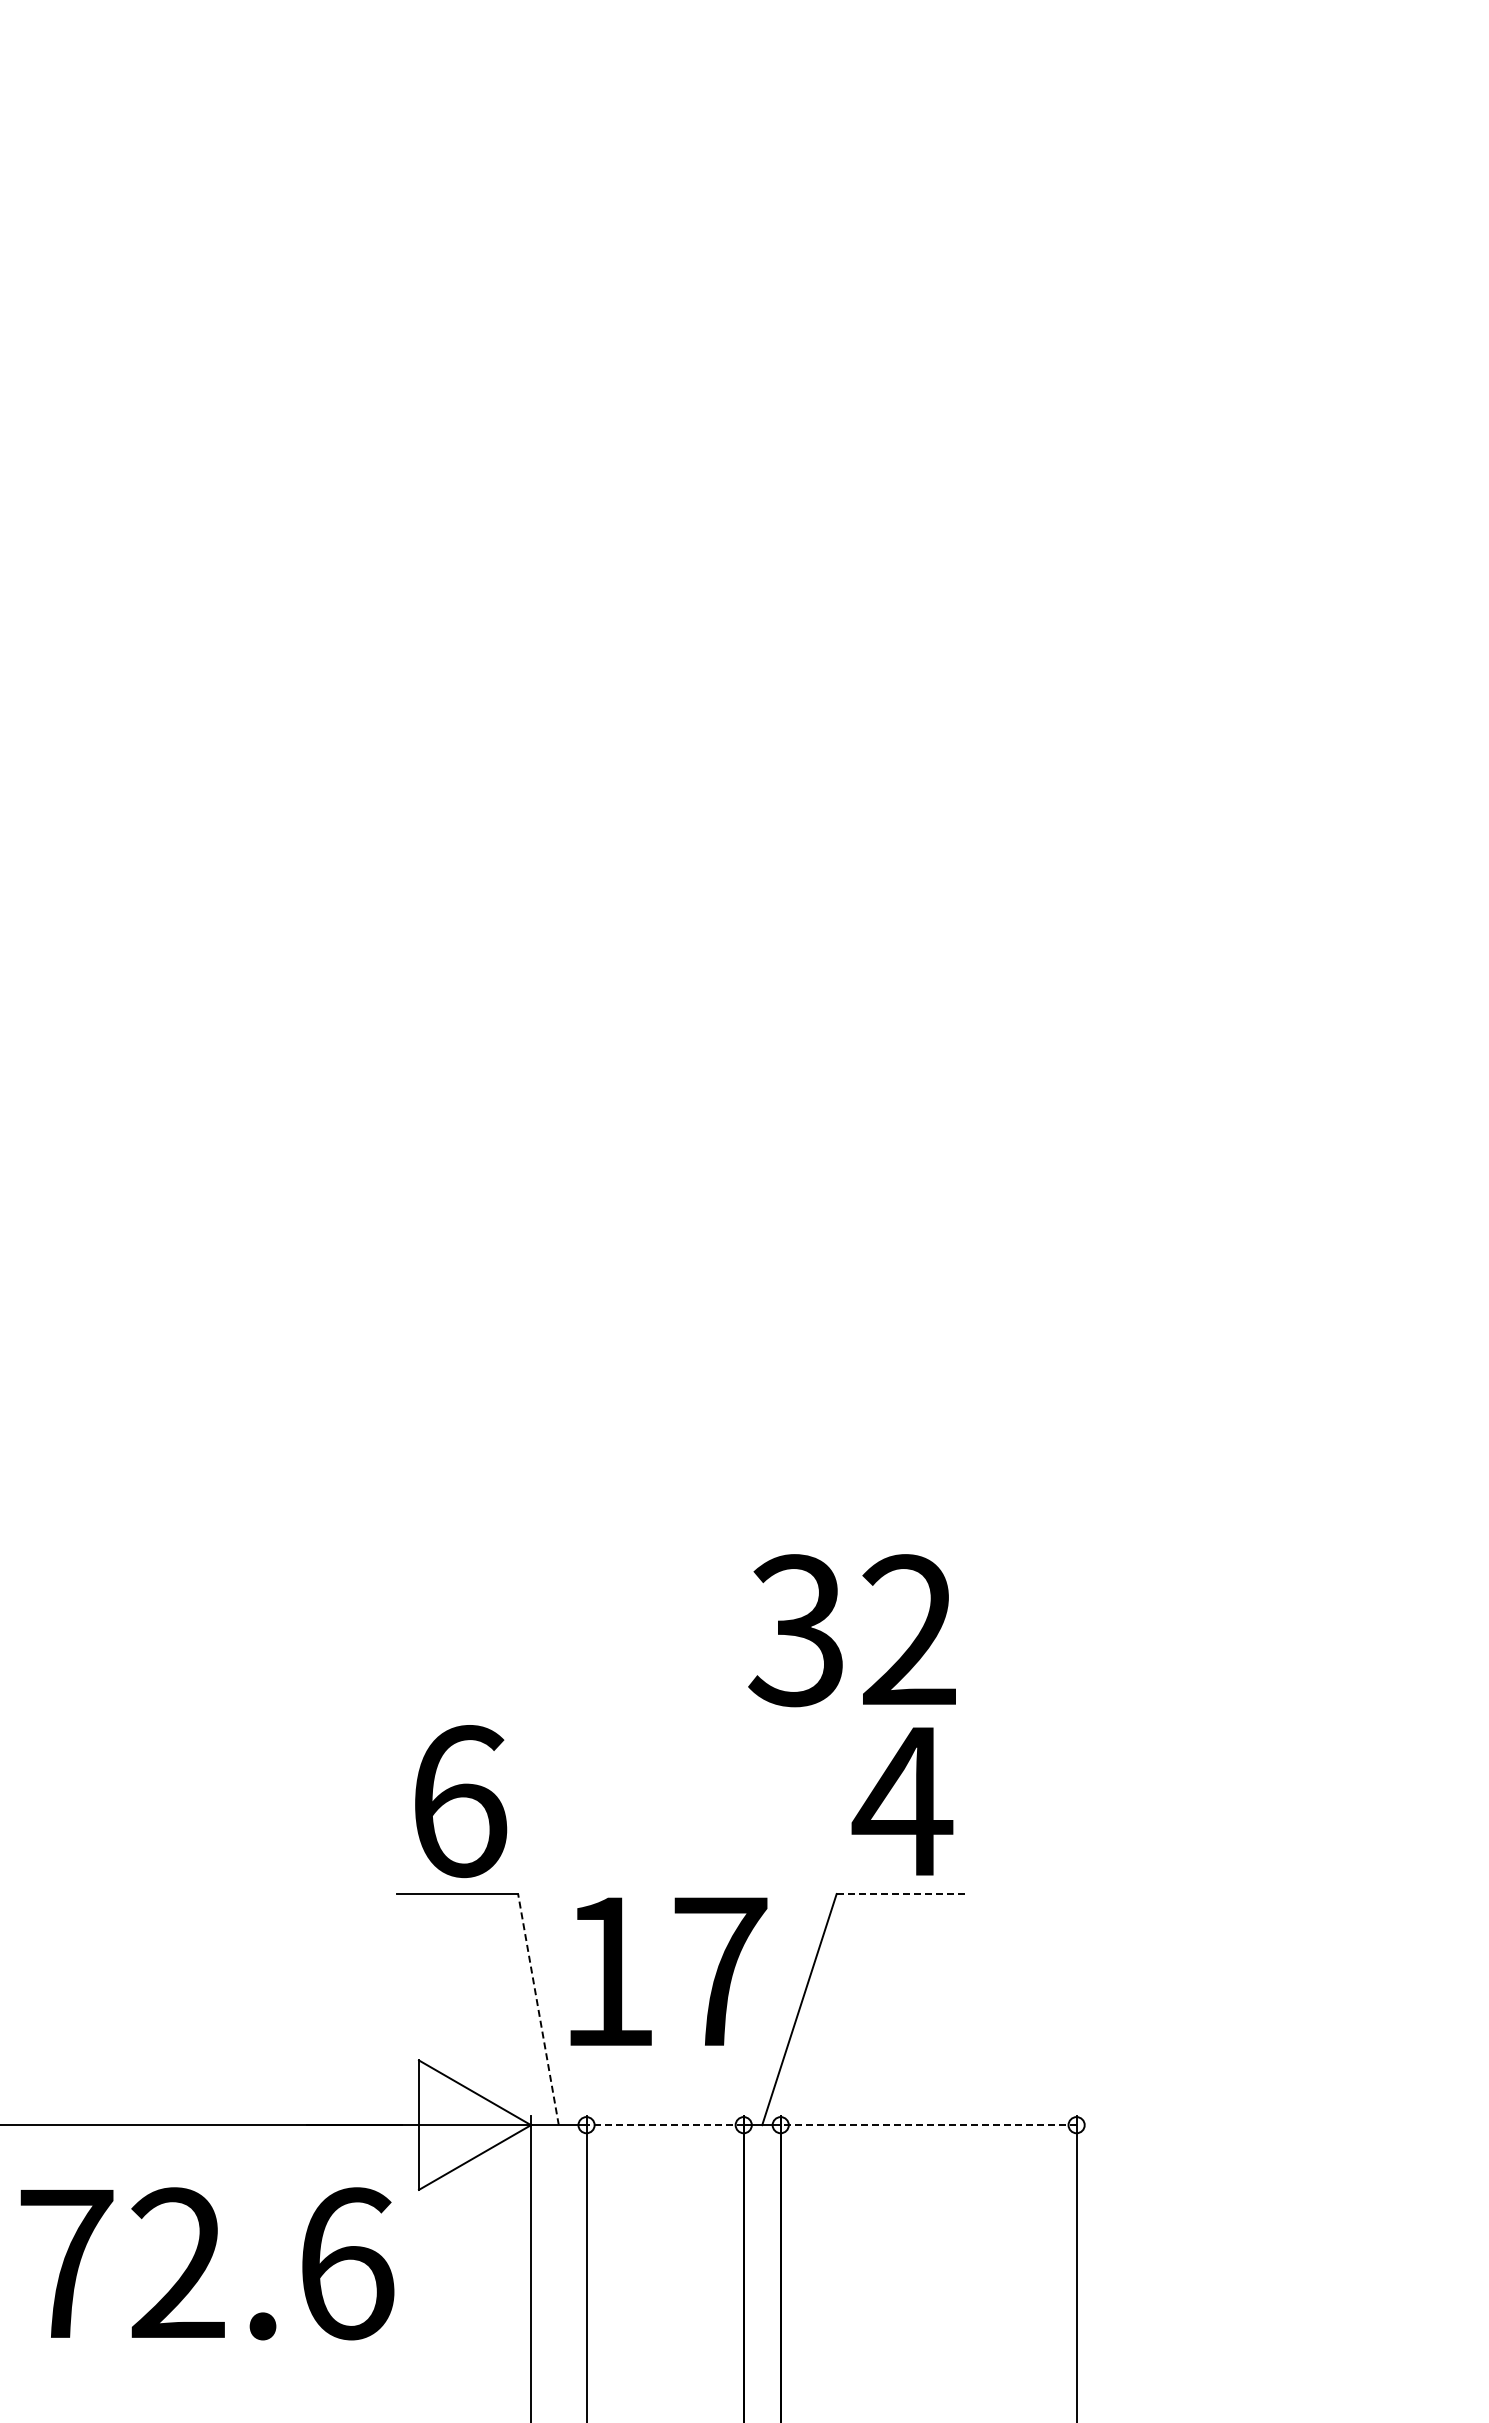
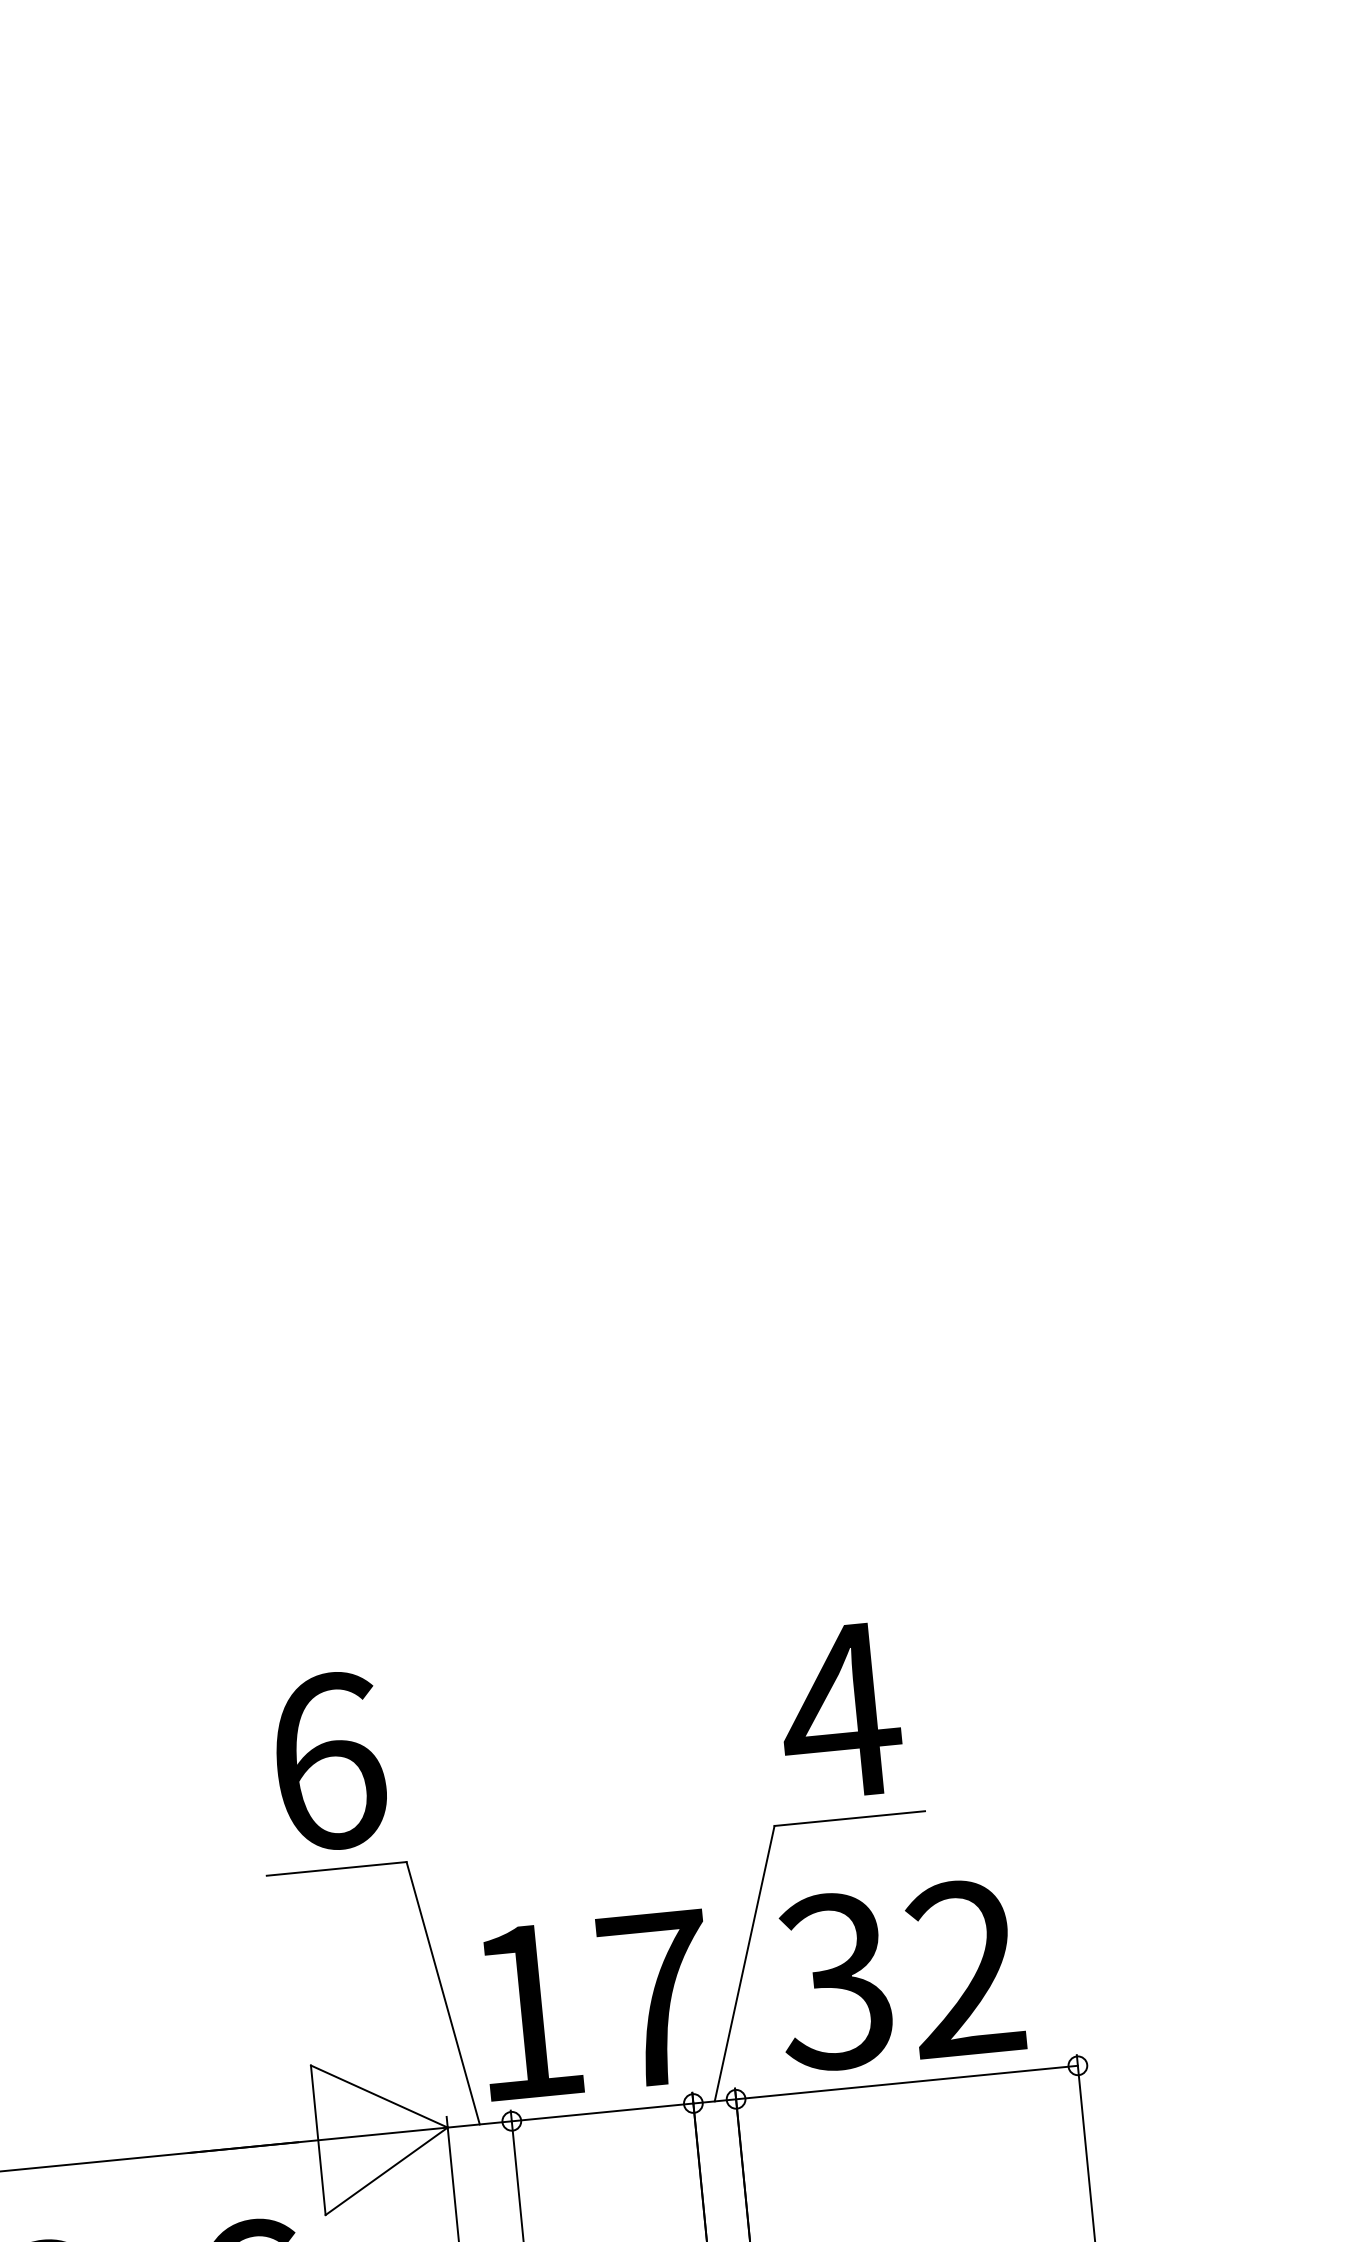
text: (851, 1630) -> (898, 1975), moved
line: (902, 1894) -> (850, 1819), dashed -> solid
text: (668, 1971) -> (595, 2004), moved
line: (538, 2009) -> (443, 1993), dashed -> solid
line: (665, 2125) -> (603, 2112), dashed -> solid
line: (928, 2125) -> (906, 2082), dashed -> solid

